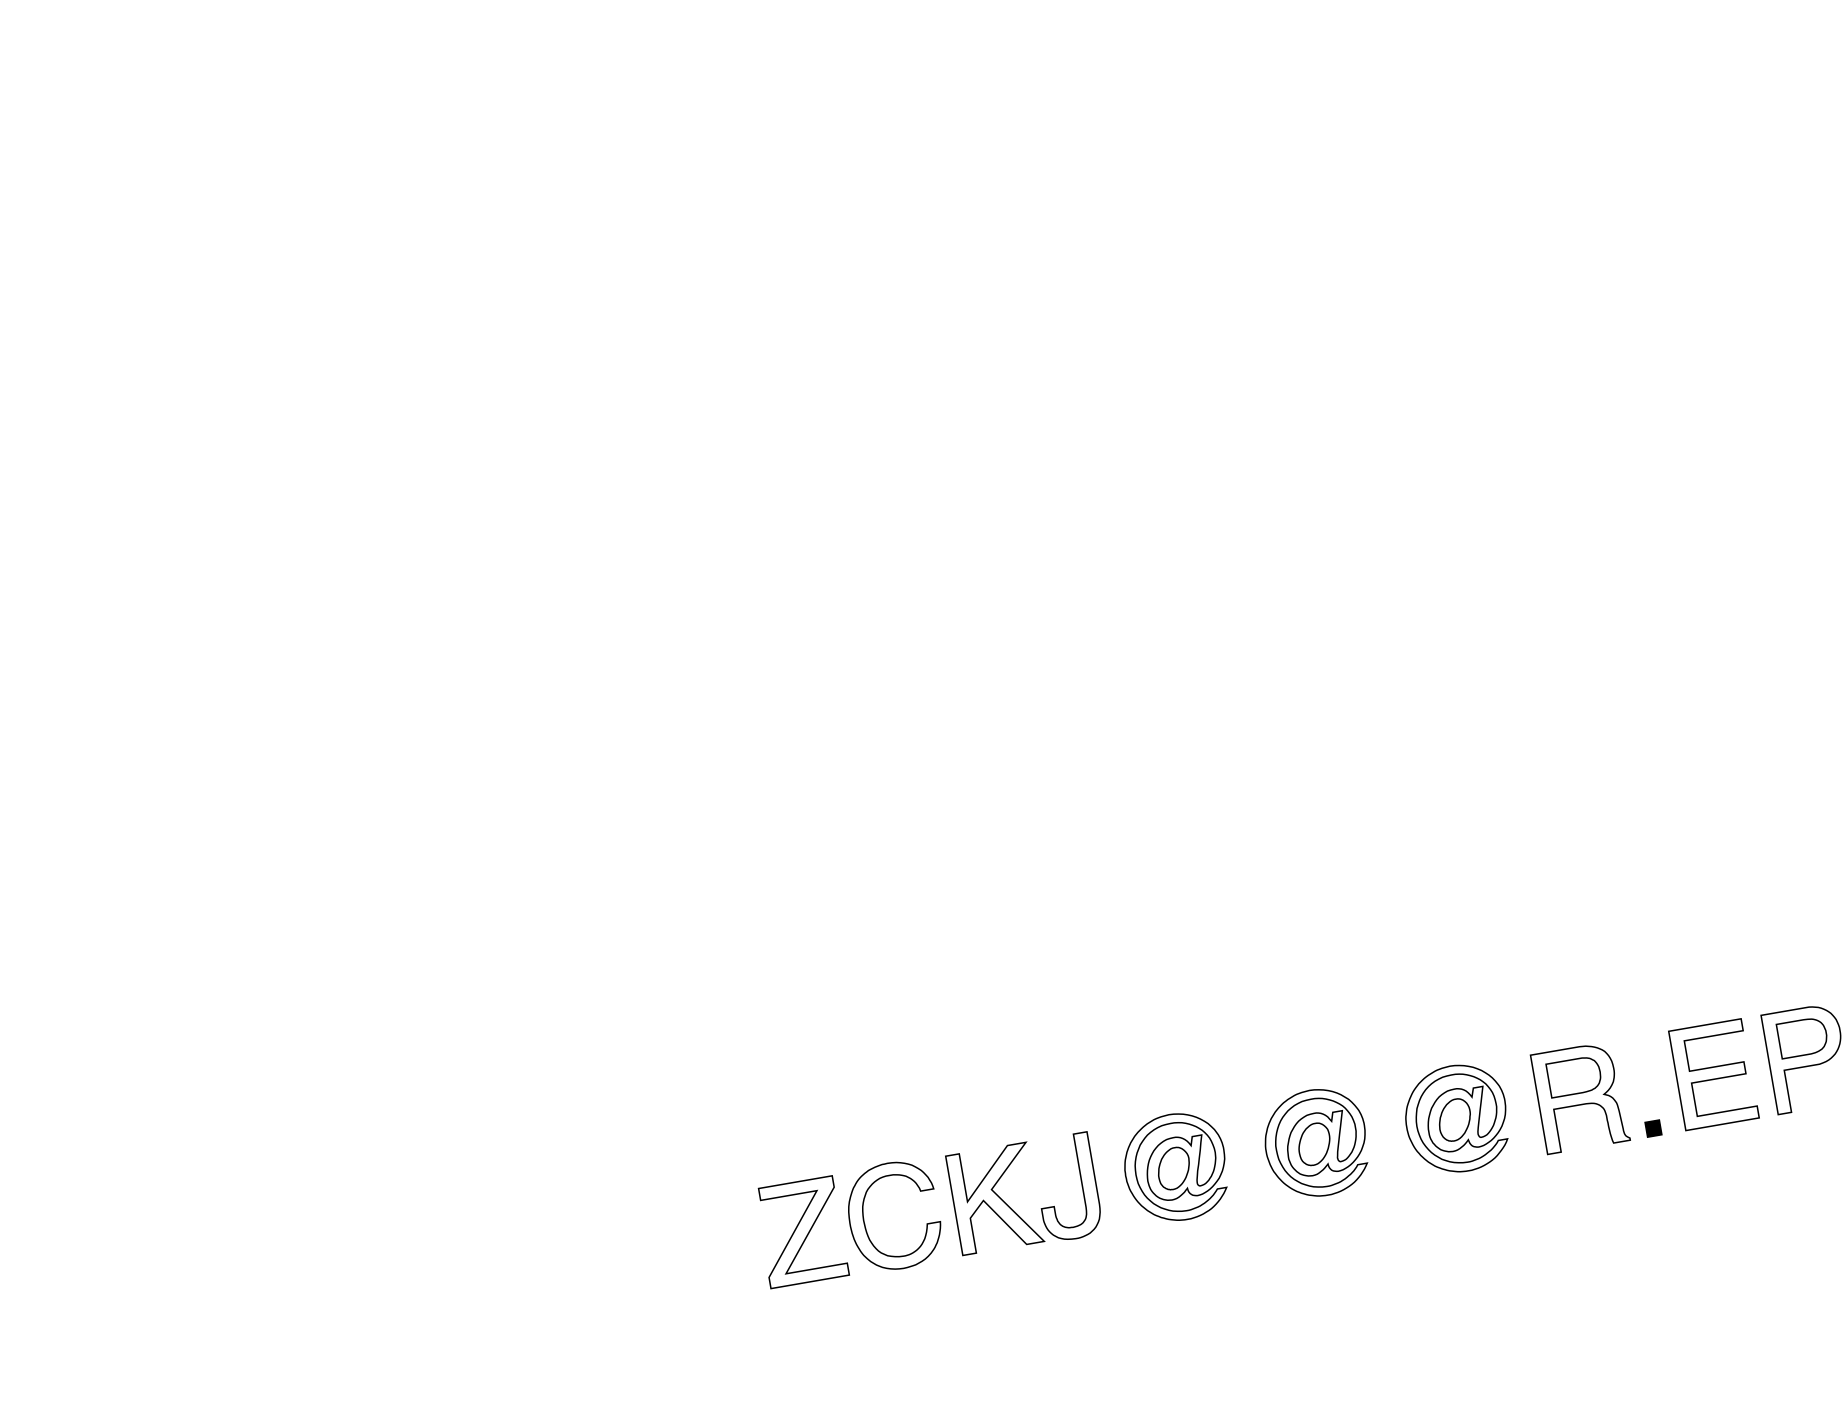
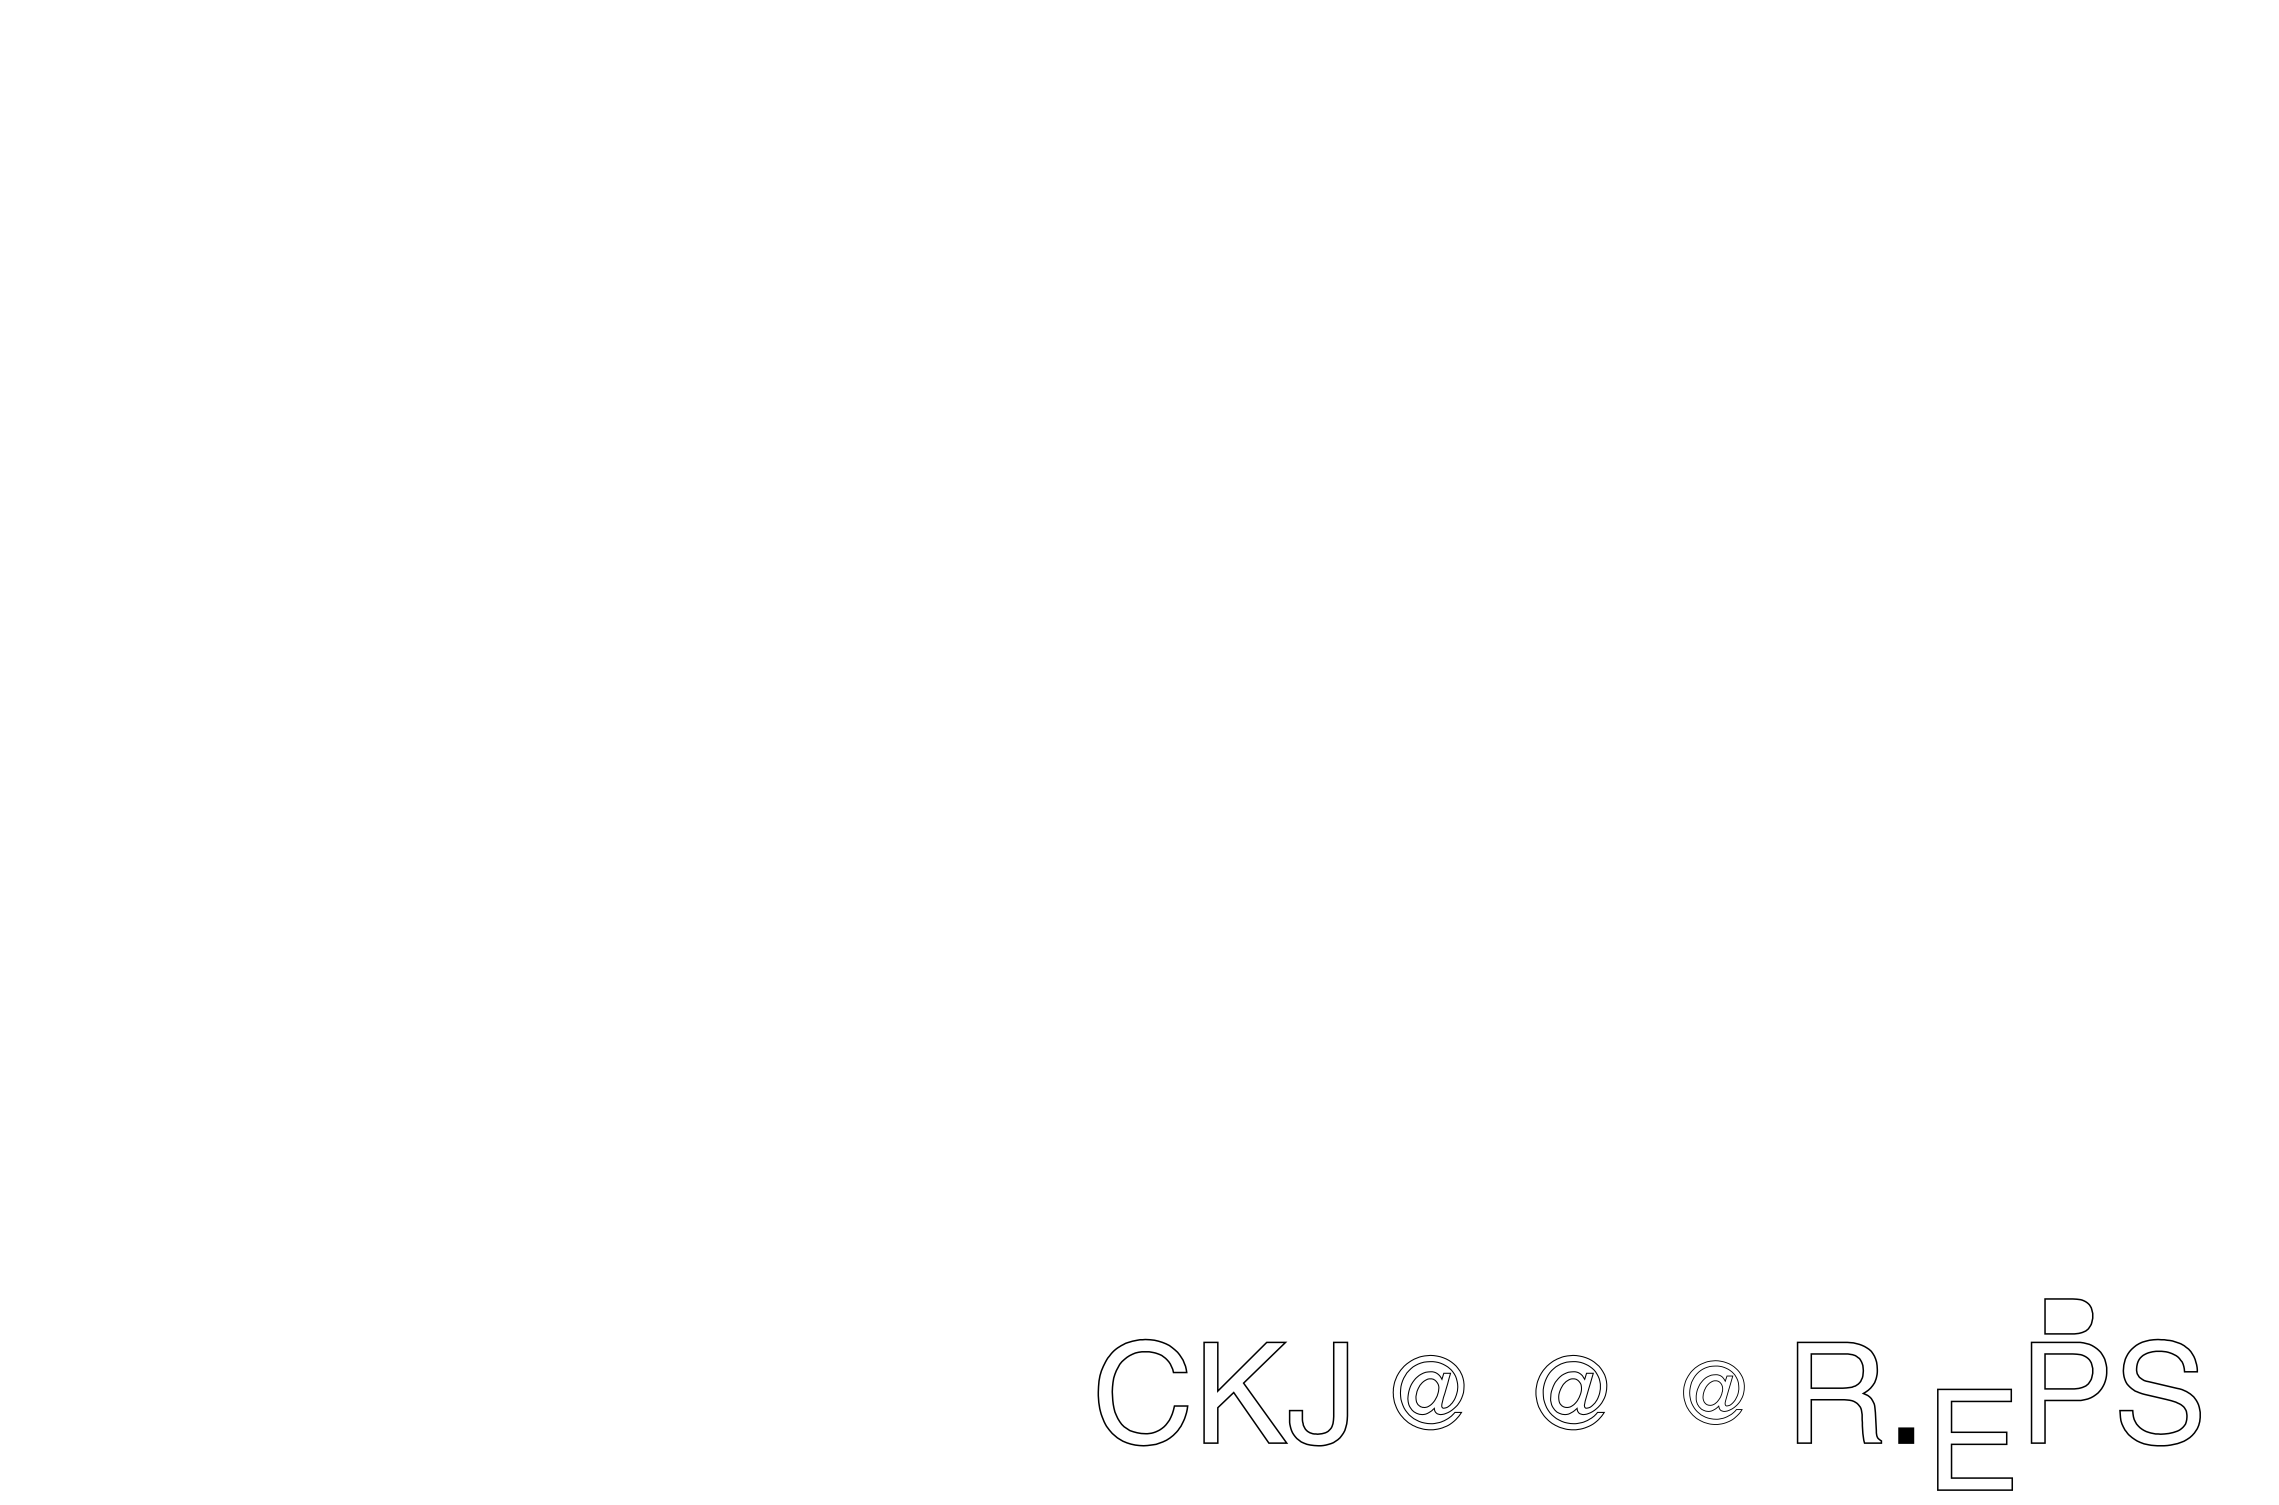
part: (1793, 983) -> (2068, 1316), added
part: (1713, 1074) -> (1974, 1439), moved
part: (1456, 1118) -> (1713, 1392), size x0.6
part: (1316, 1143) -> (1571, 1392), size x0.7
part: (1175, 1167) -> (1428, 1392), size x0.7
part: (800, 1232) -> (1048, 1392), removed

